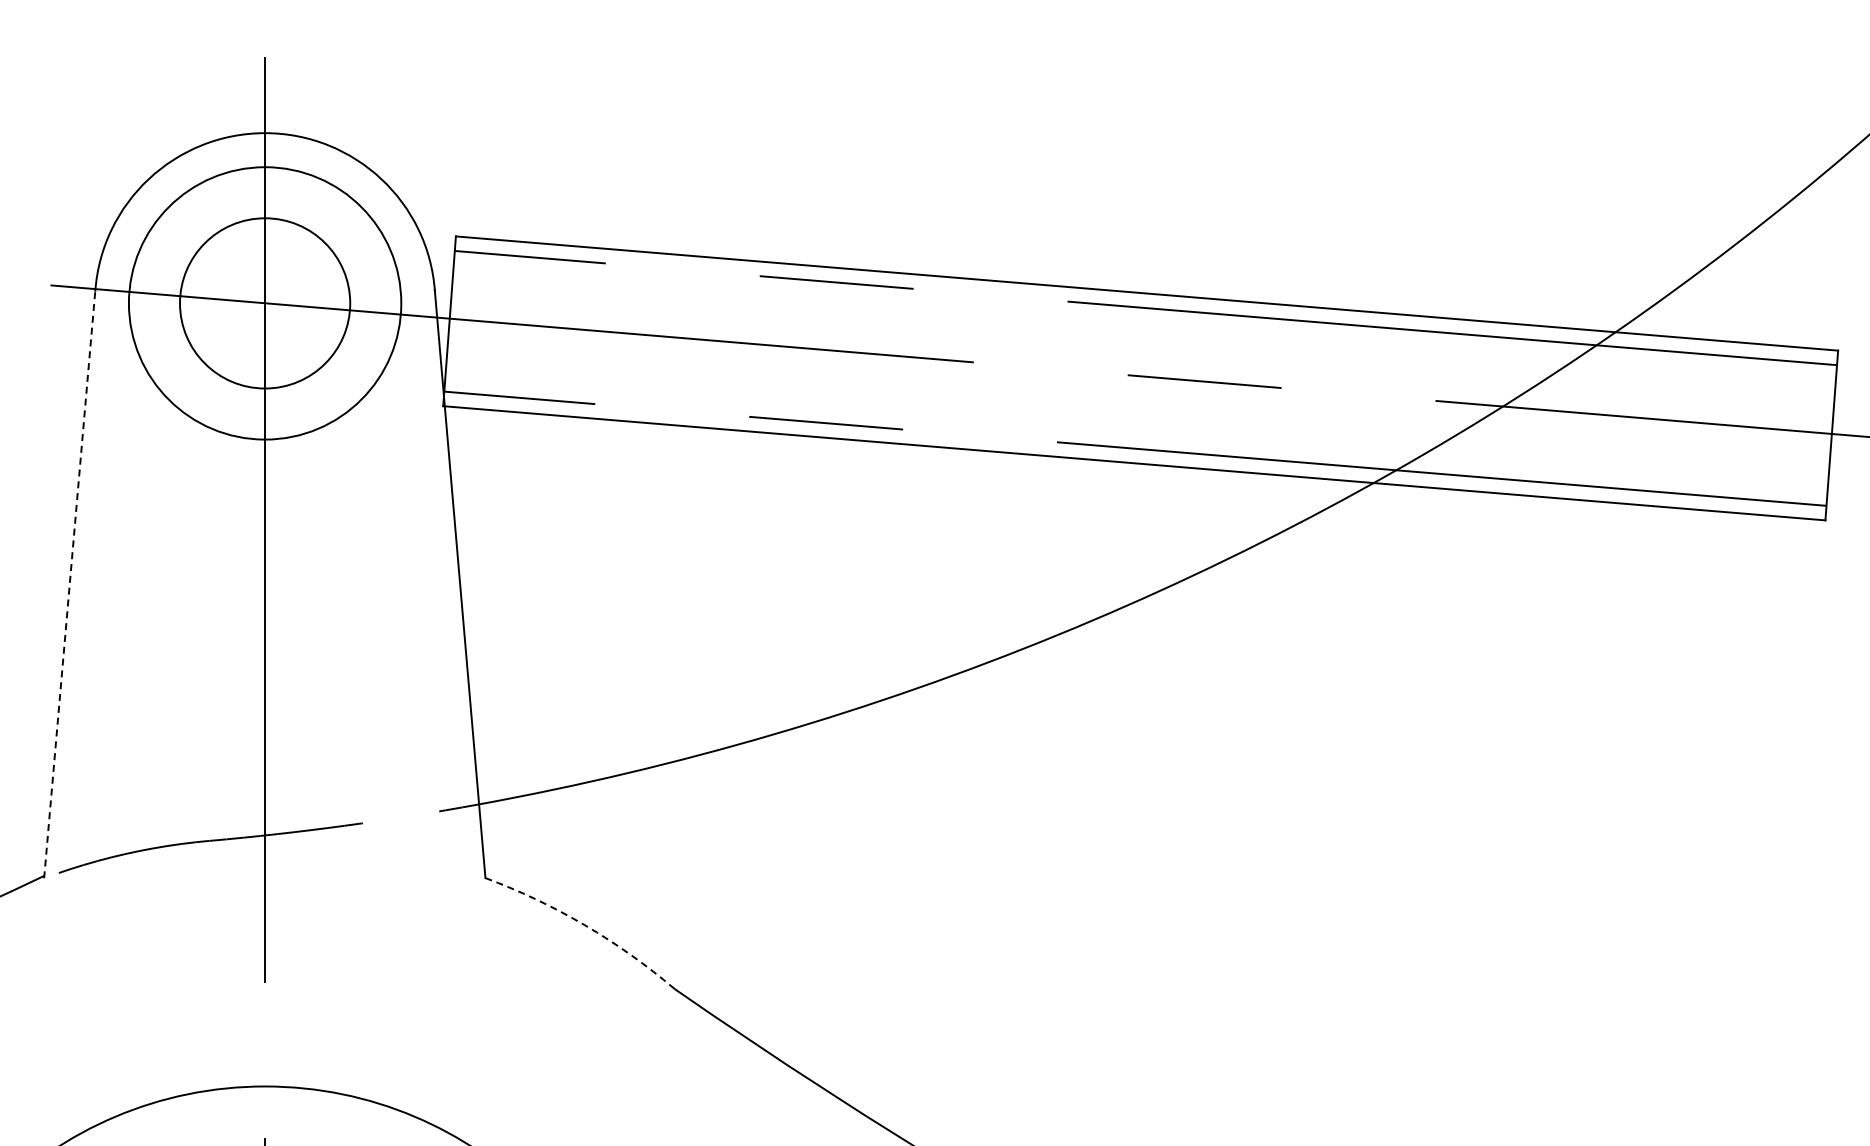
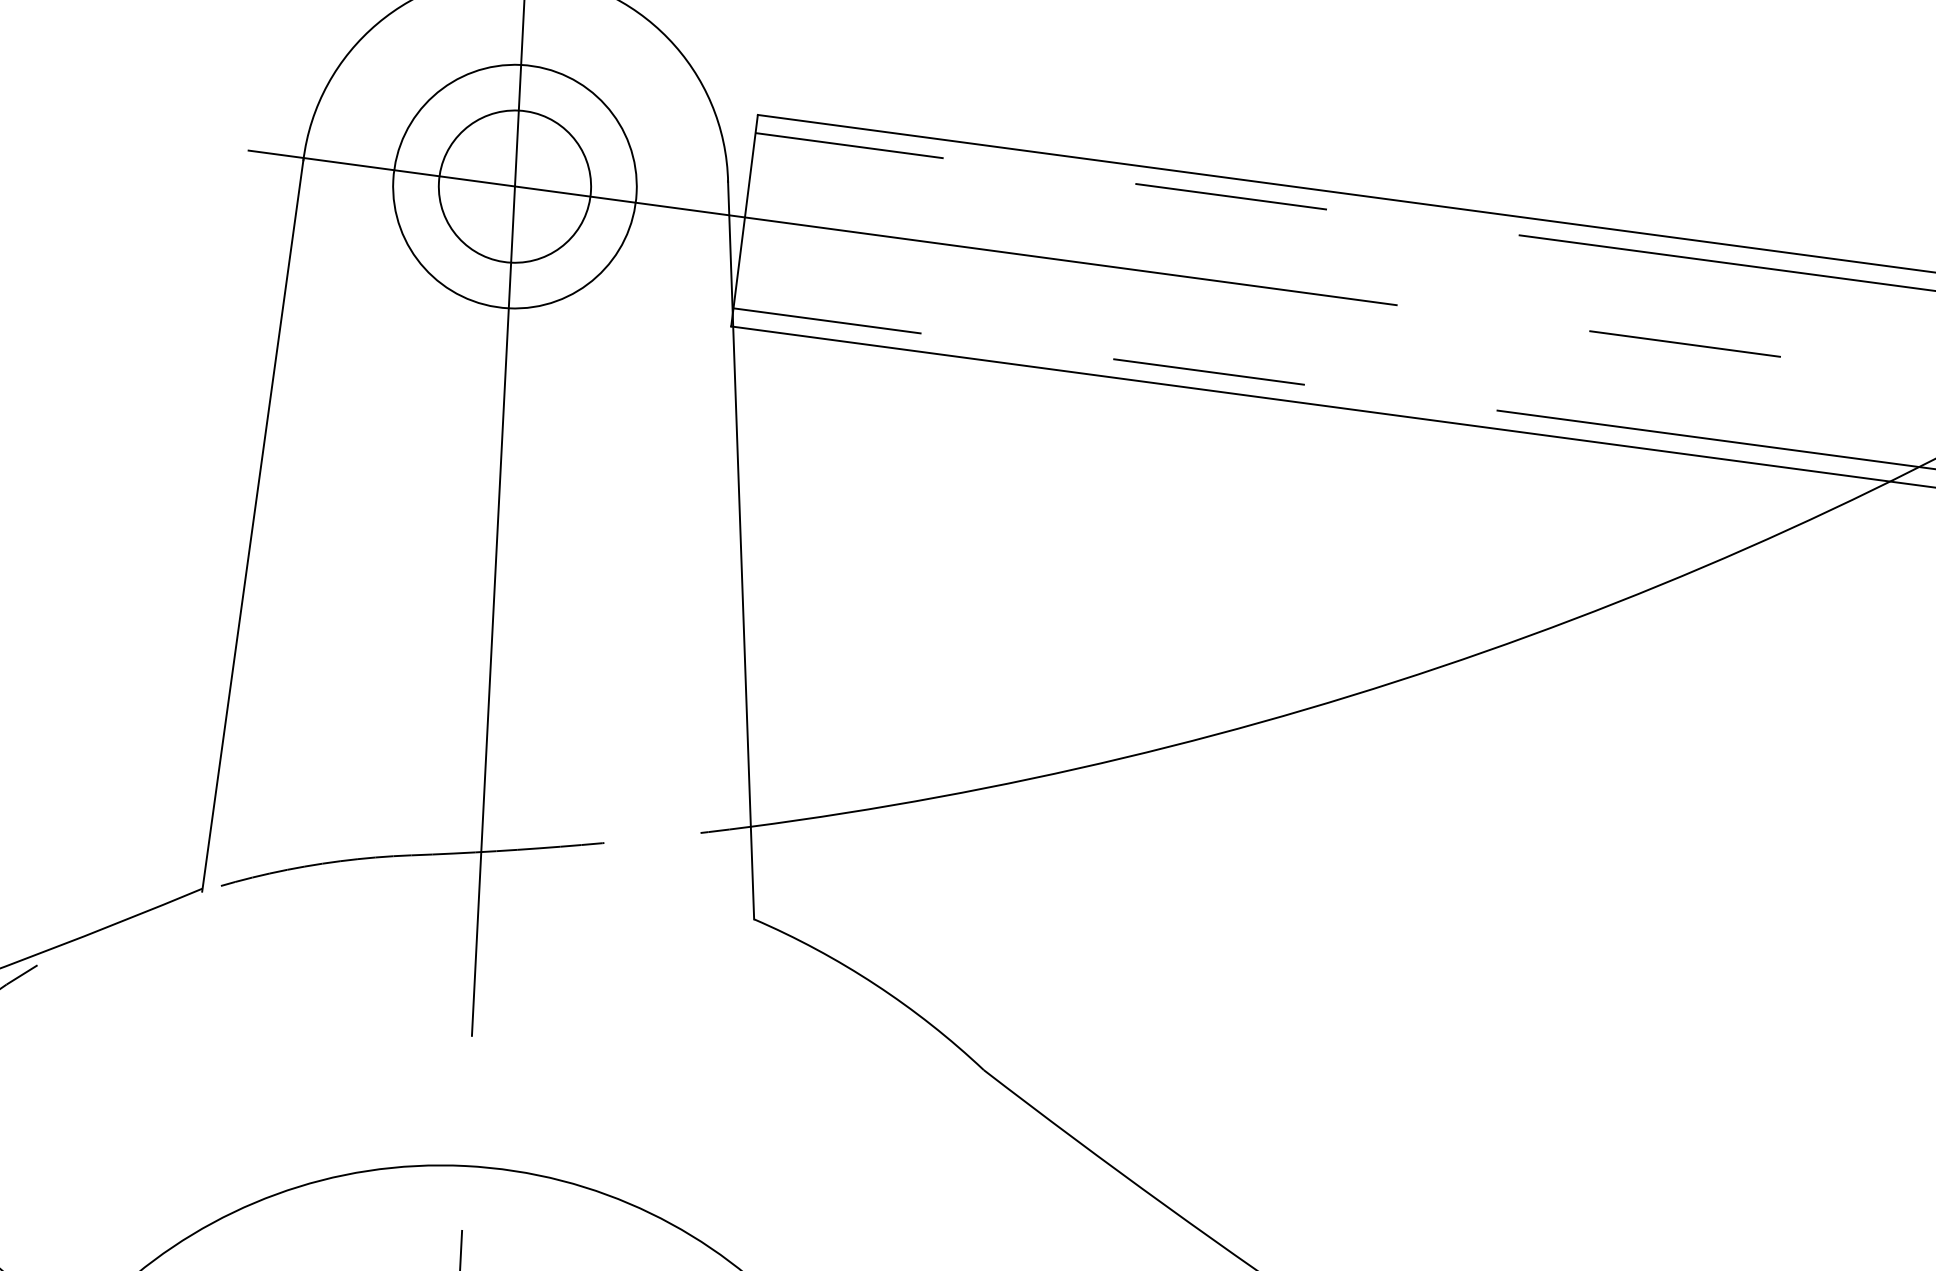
circle: (264, 303) -> (514, 186), size x0.71
circle: (264, 303) -> (514, 186), size x0.71
line: (69, 583) -> (252, 524), dashed -> solid
arc: (584, 925) -> (875, 984), dashed -> solid

